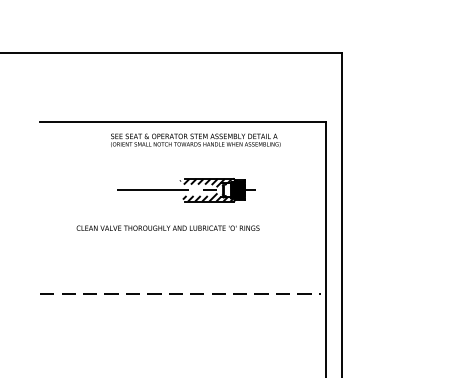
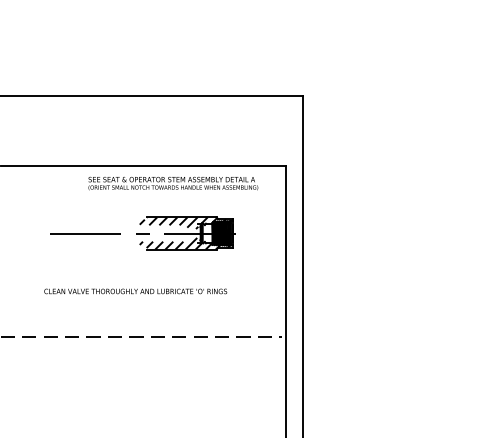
text: (195, 140) -> (173, 183), moved
part: (181, 190) -> (142, 233), size x1.43
text: (167, 228) -> (135, 291), moved

